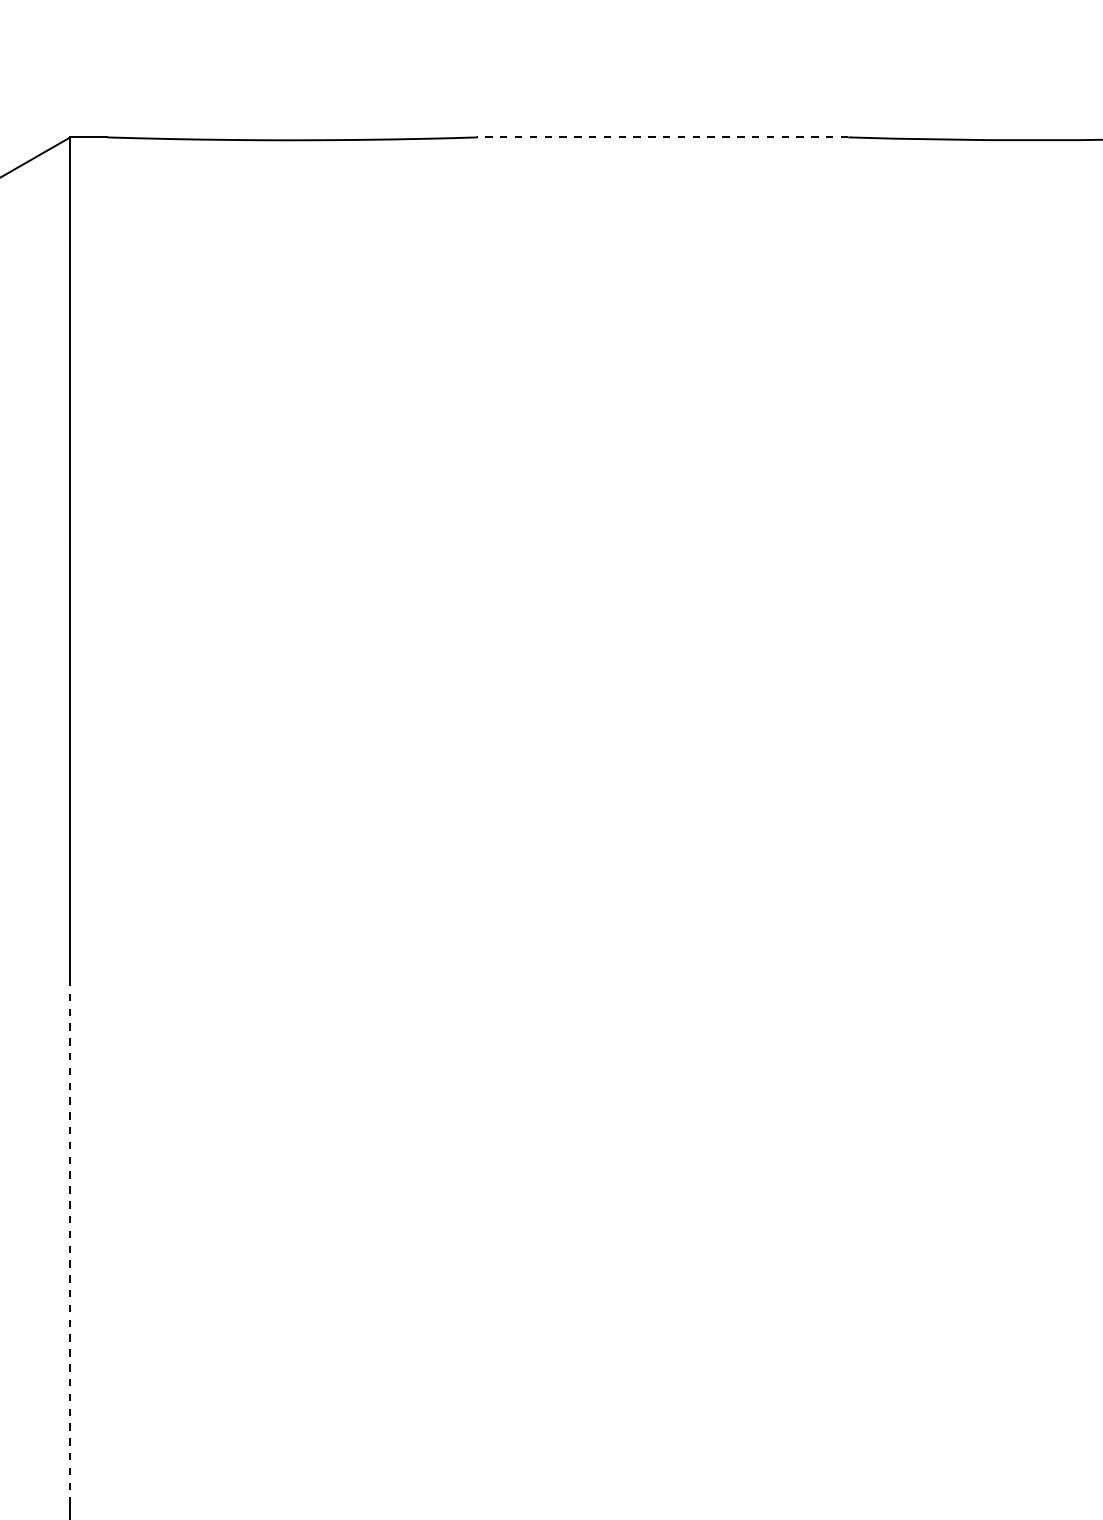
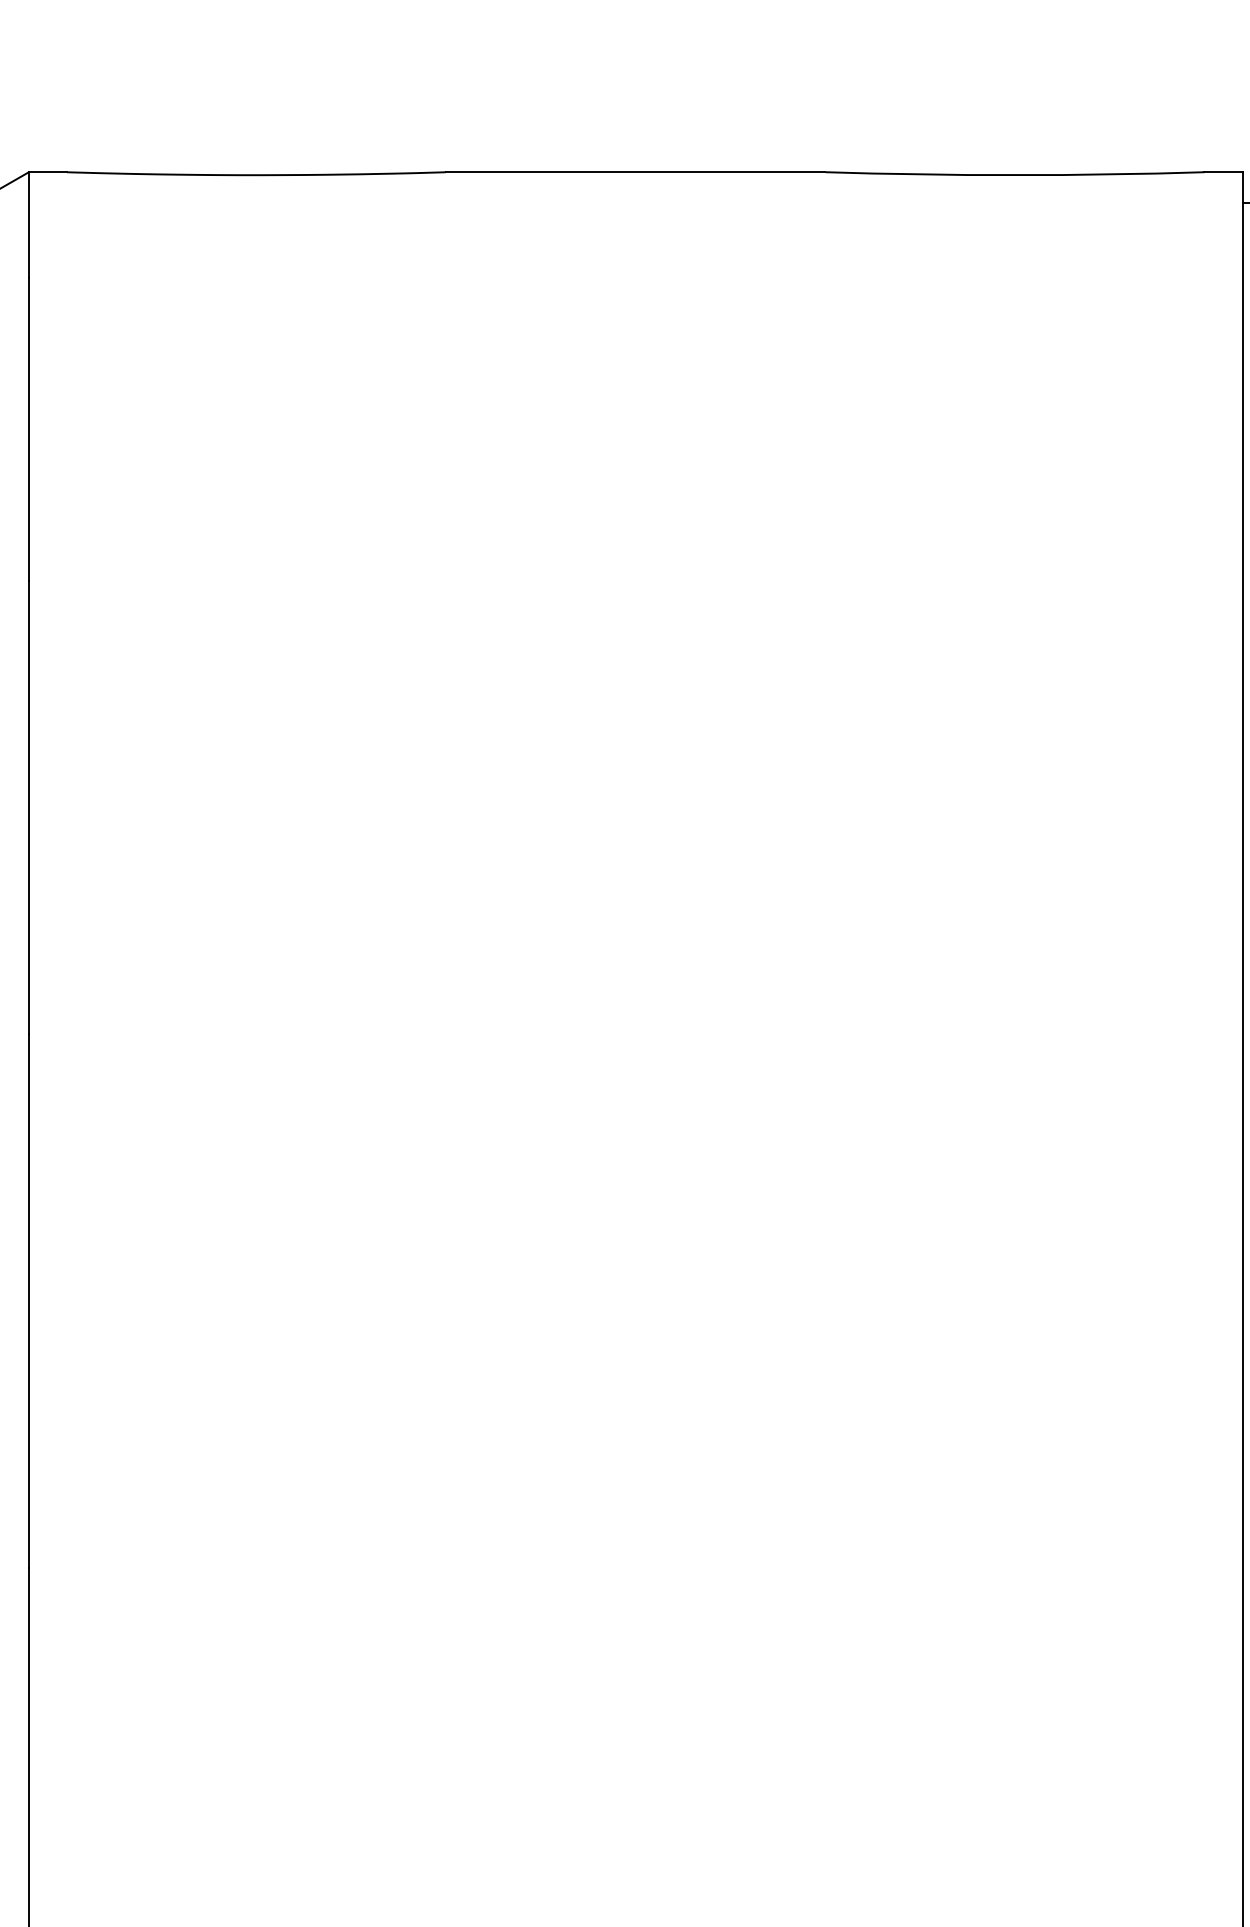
line: (662, 137) -> (635, 172), dashed -> solid
line: (69, 1240) -> (28, 1301), dashed -> solid

